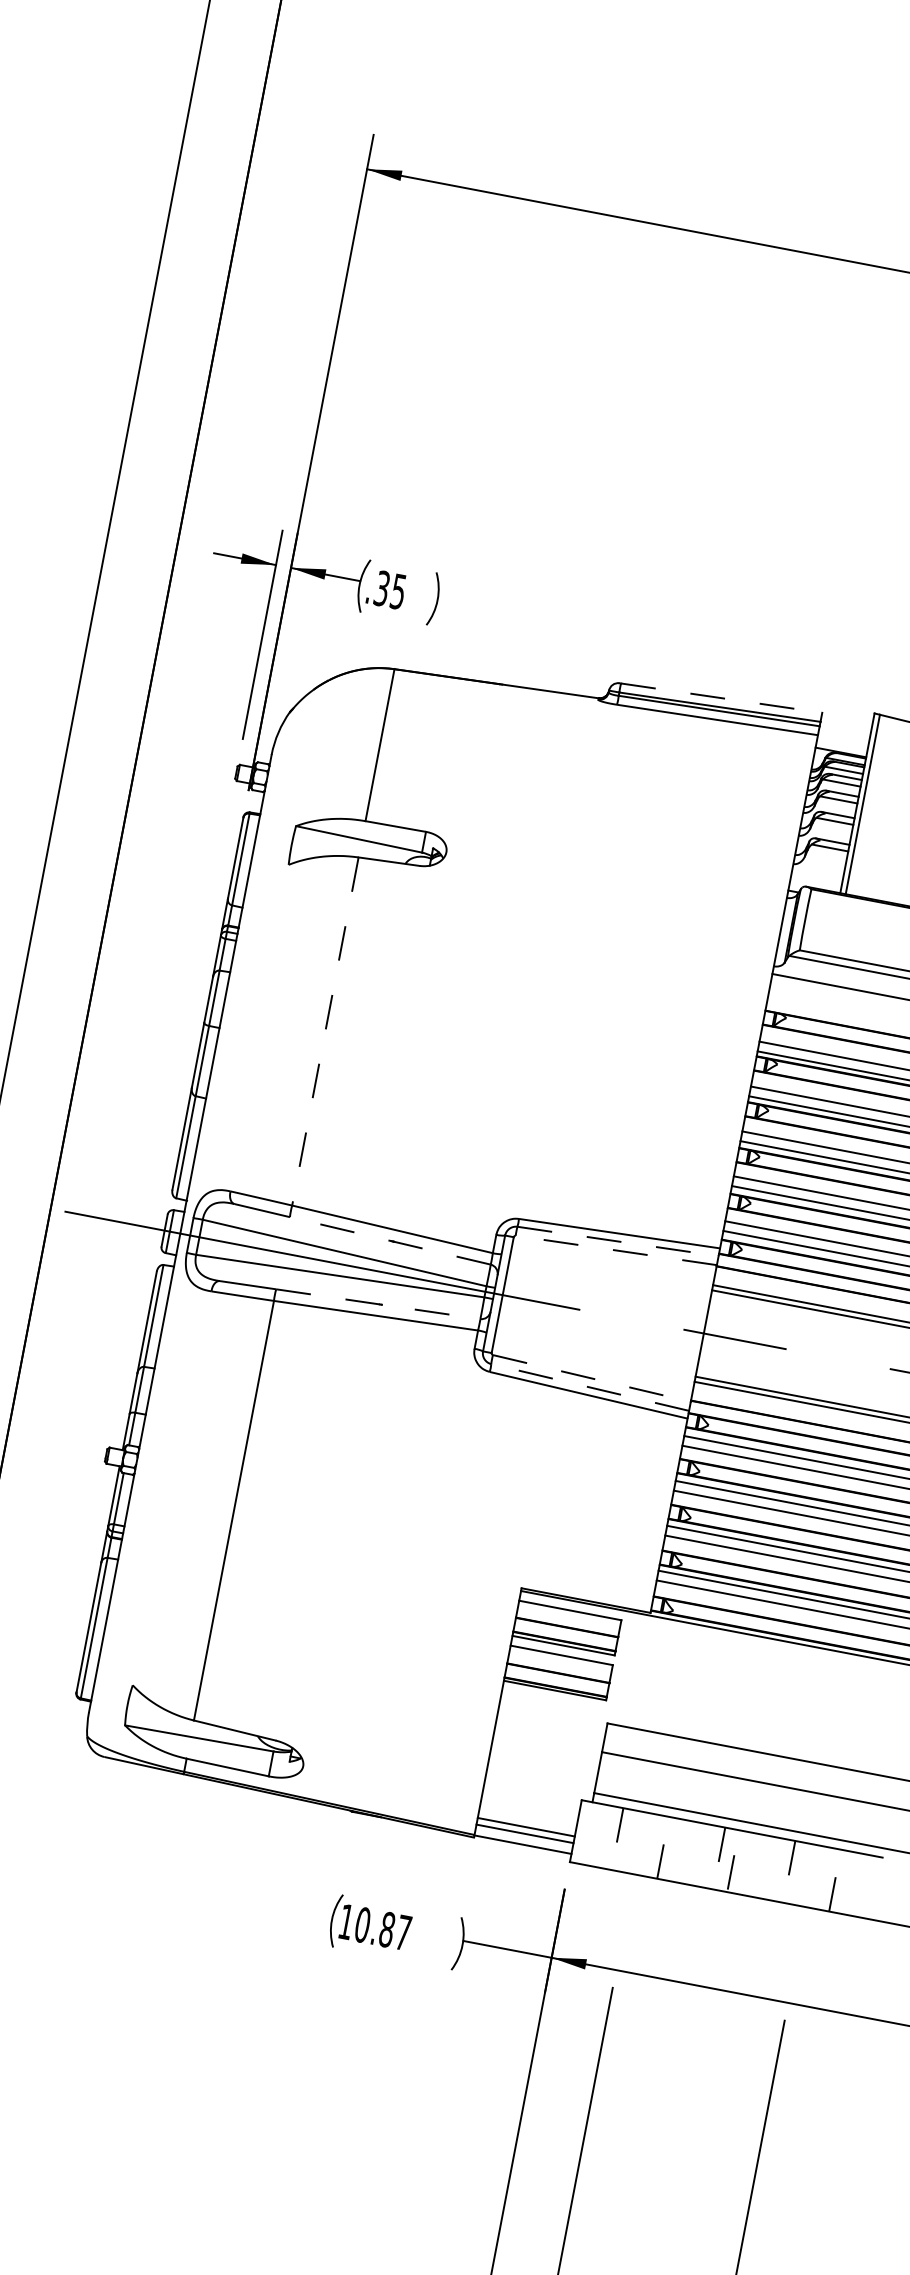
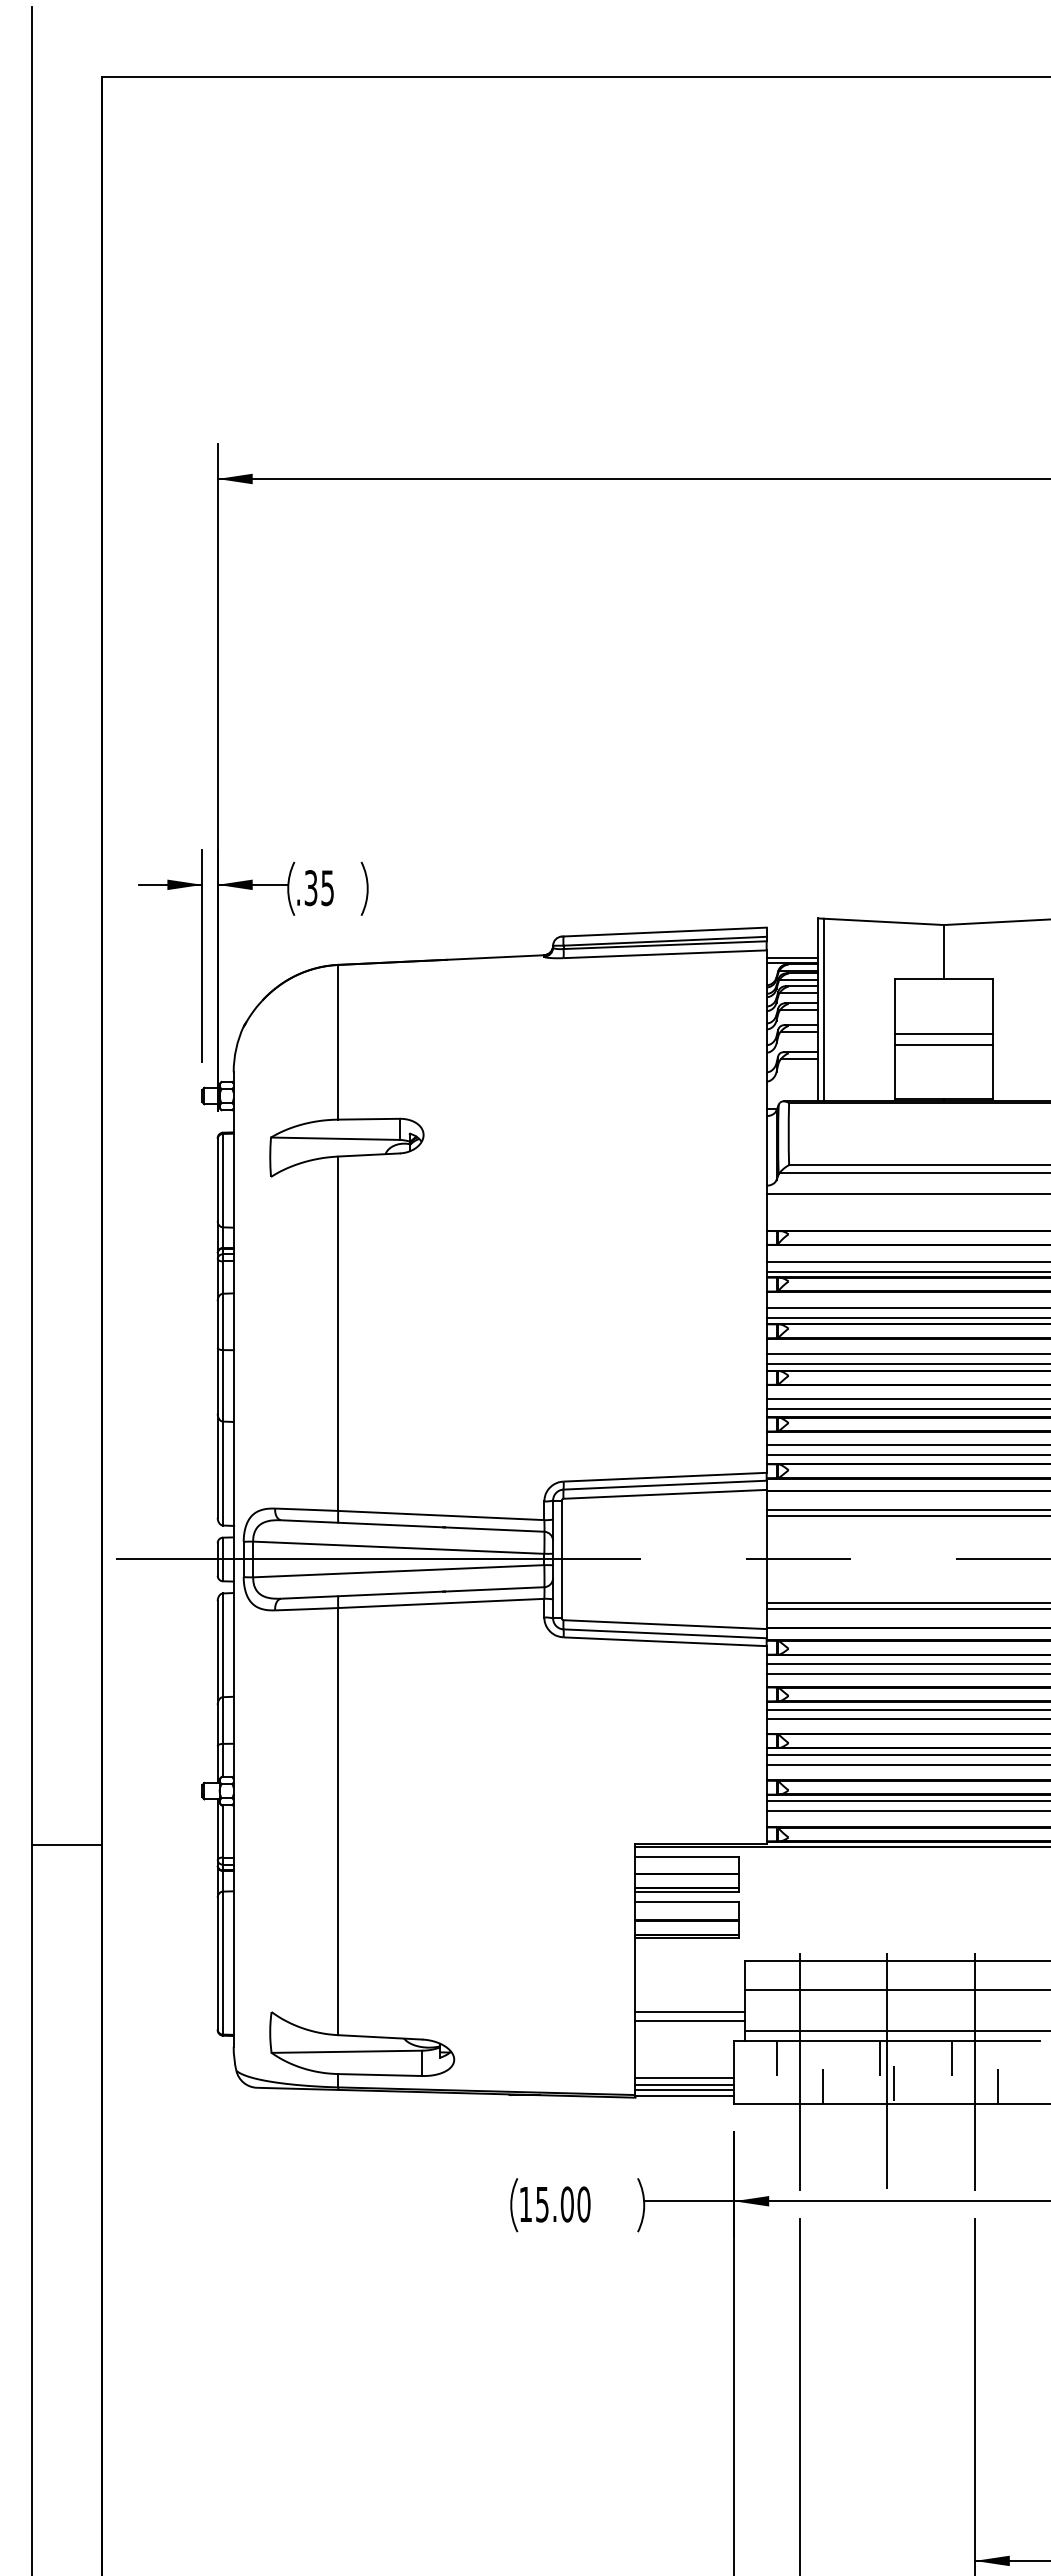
line: (721, 698) -> (665, 932), dashed -> solid
line: (842, 747) -> (792, 957), added
line: (325, 1032) -> (338, 1334), dashed -> solid
line: (389, 1240) -> (440, 1527), dashed -> solid
line: (618, 1241) -> (665, 1485), dashed -> solid
line: (616, 1250) -> (665, 1494), dashed -> solid
line: (378, 1304) -> (441, 1591), dashed -> solid
line: (592, 1378) -> (665, 1624), dashed -> solid
line: (590, 1387) -> (665, 1633), dashed -> solid
line: (544, 1764) -> (690, 2012), added
line: (542, 1773) -> (690, 2021), added
line: (523, 1839) -> (684, 2090), added
line: (639, 1843) -> (799, 2072), added
line: (726, 1858) -> (887, 2070), added
line: (811, 1876) -> (974, 2072), added
text: (383, 1929) -> (563, 2204), 10.87 -> 15.00

